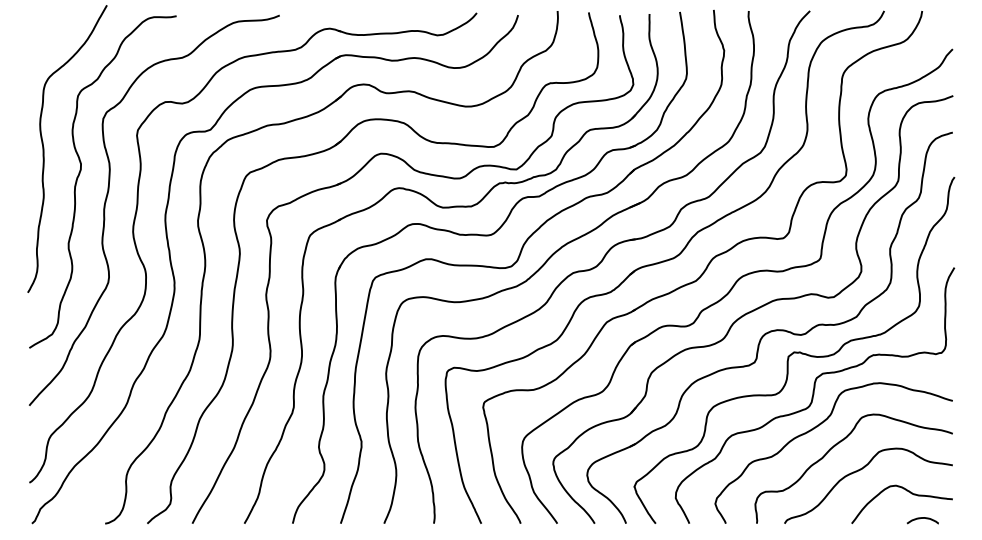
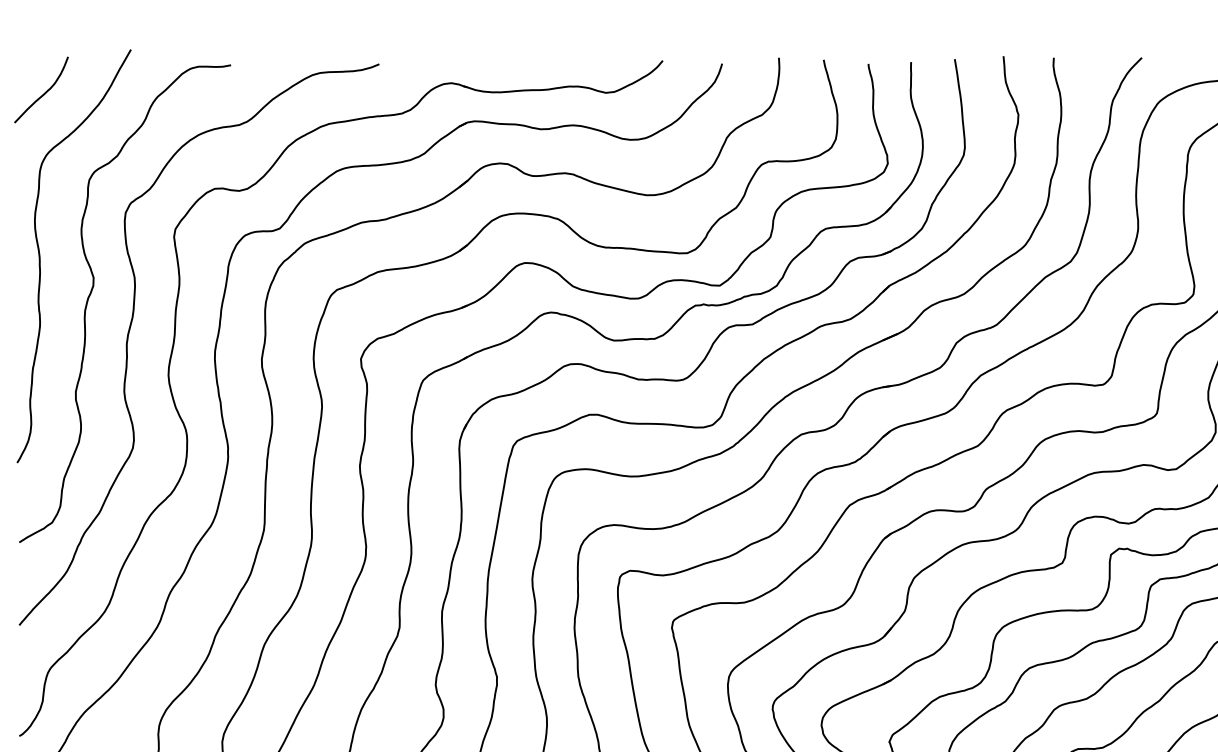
curve: (46, 35) -> (43, 93), added

